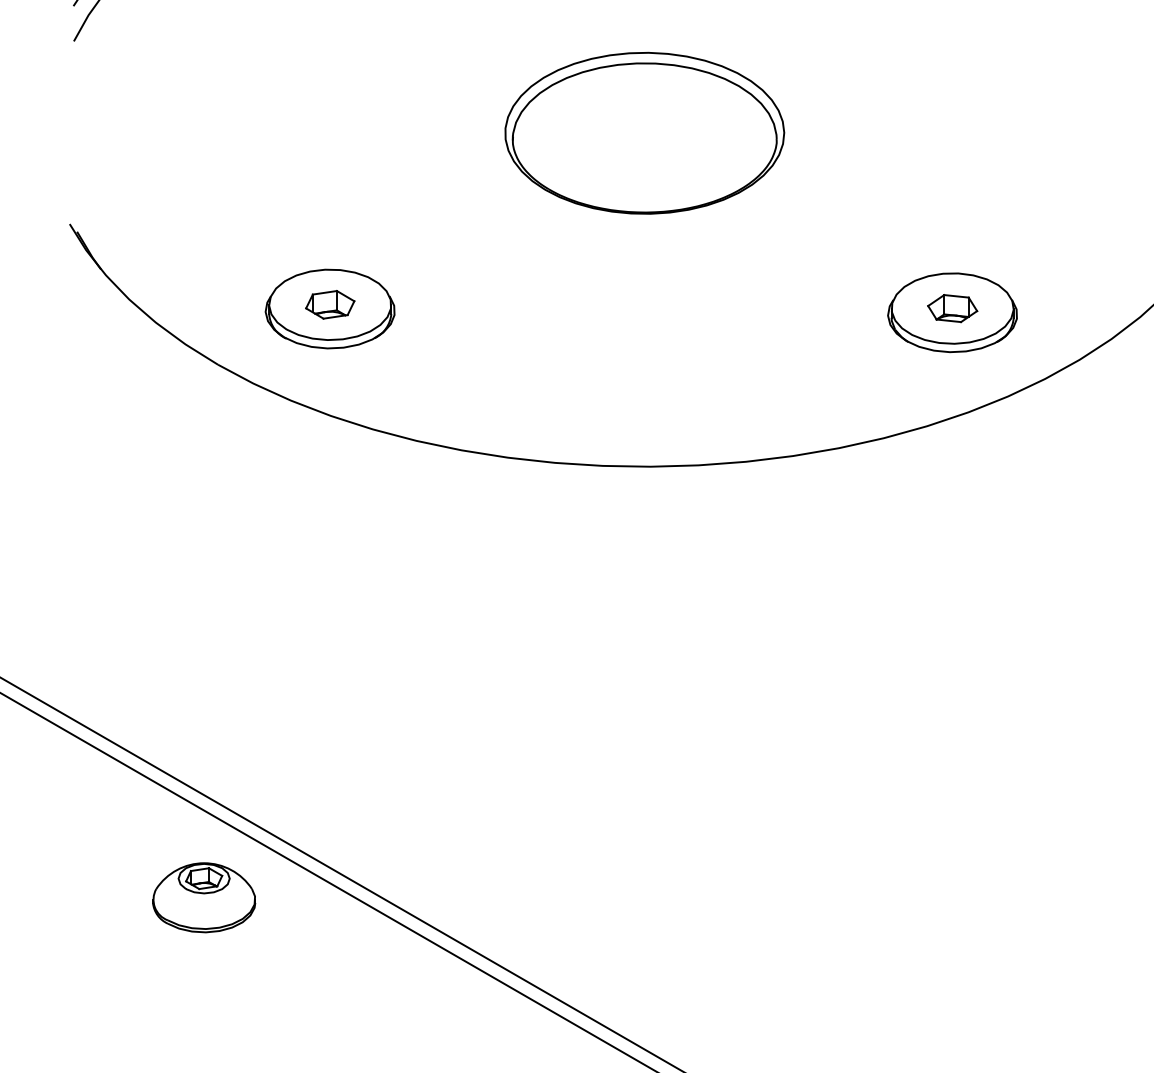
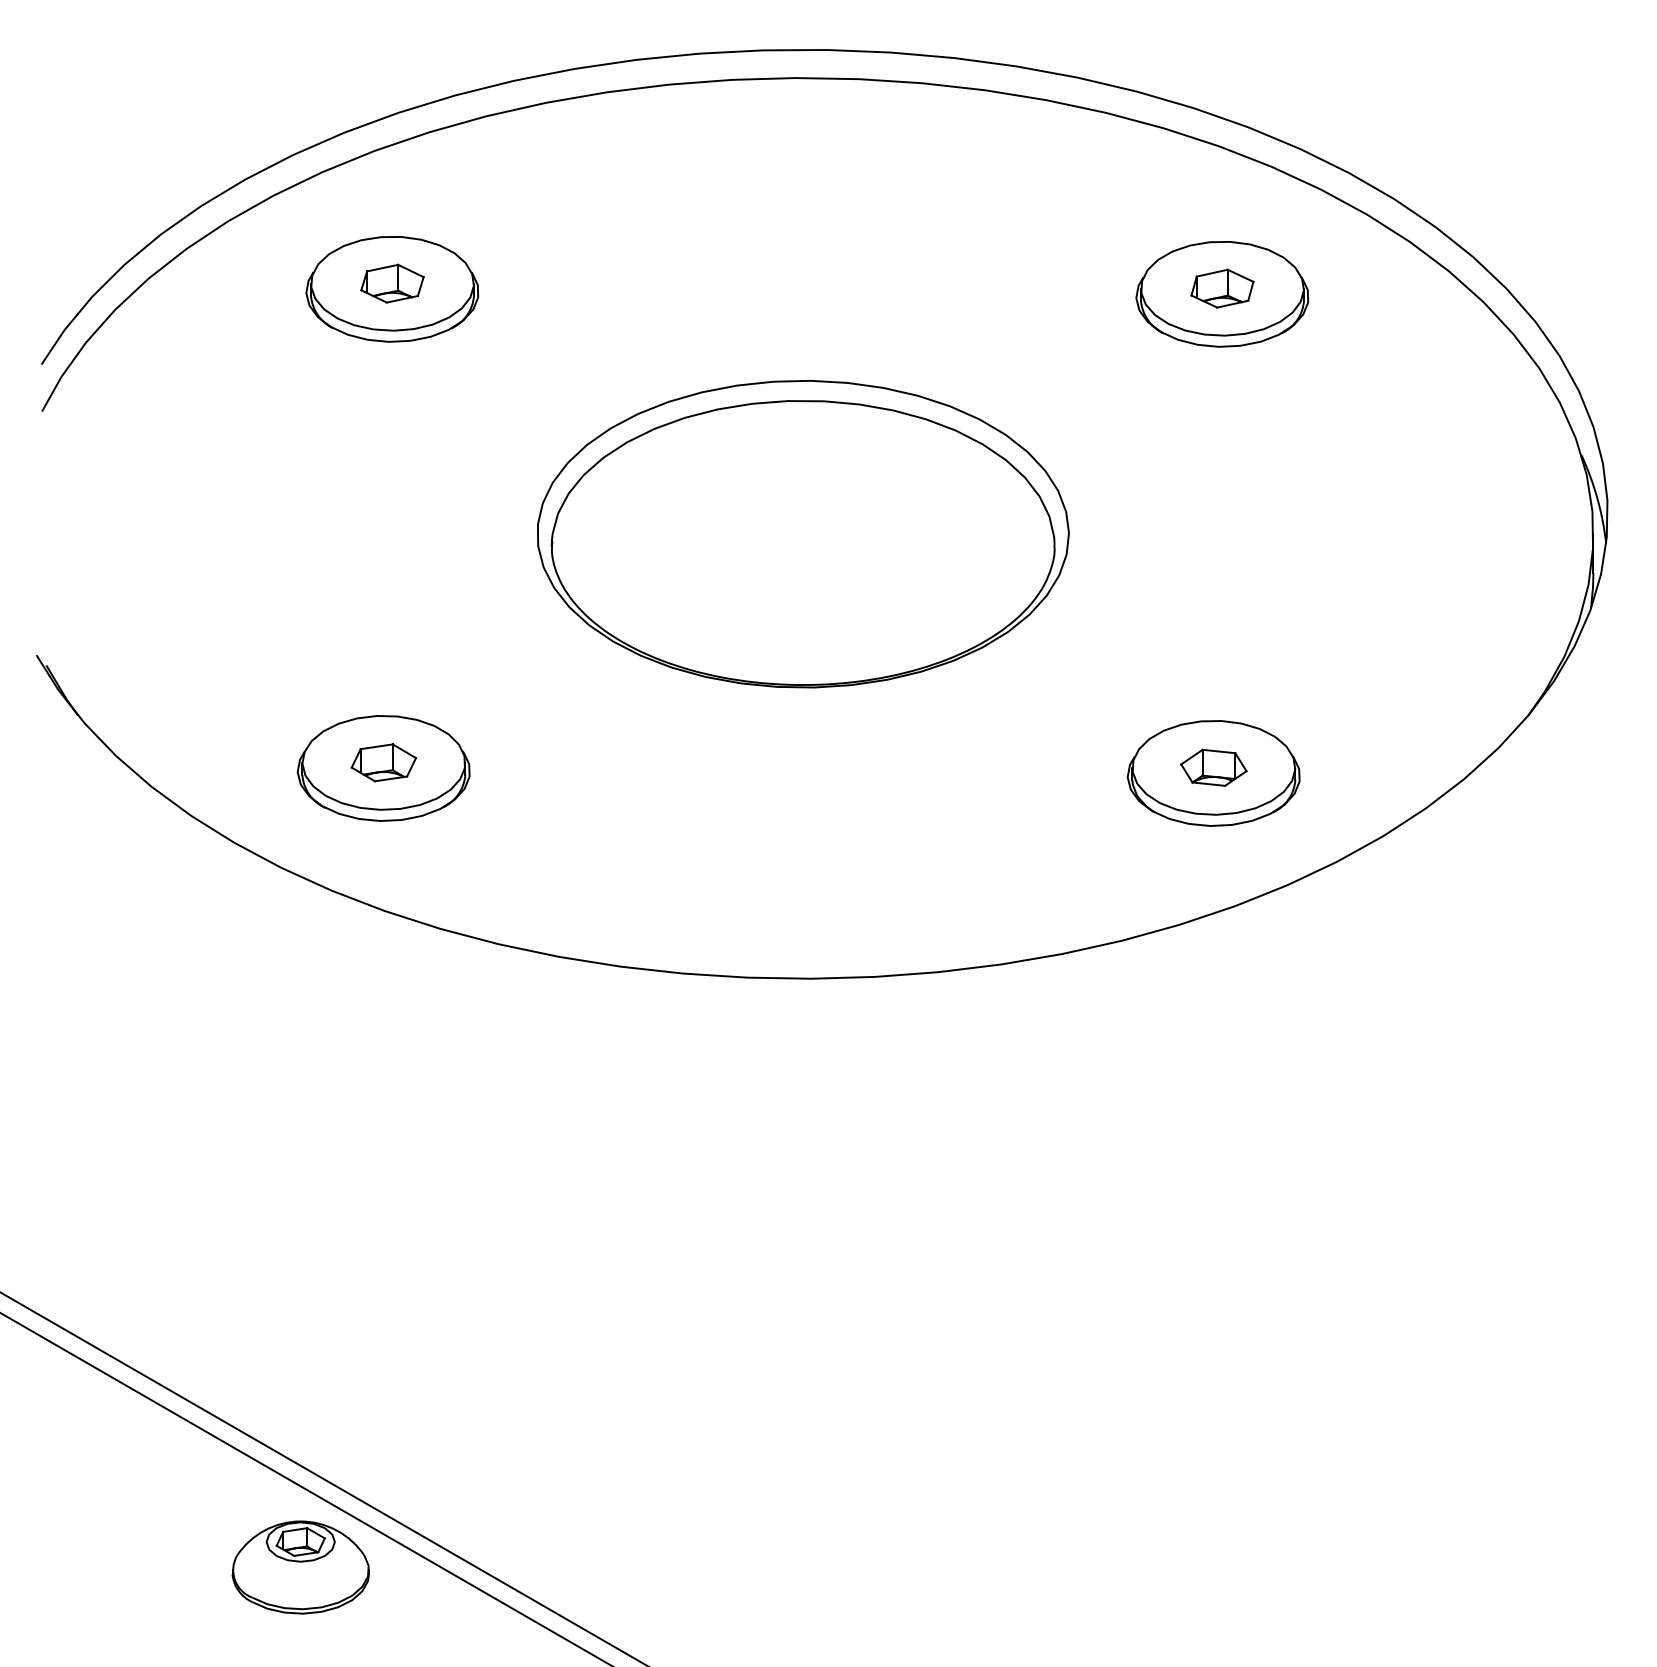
part: (644, 132) -> (803, 533), size x1.43
part: (203, 897) -> (300, 1567), moved

